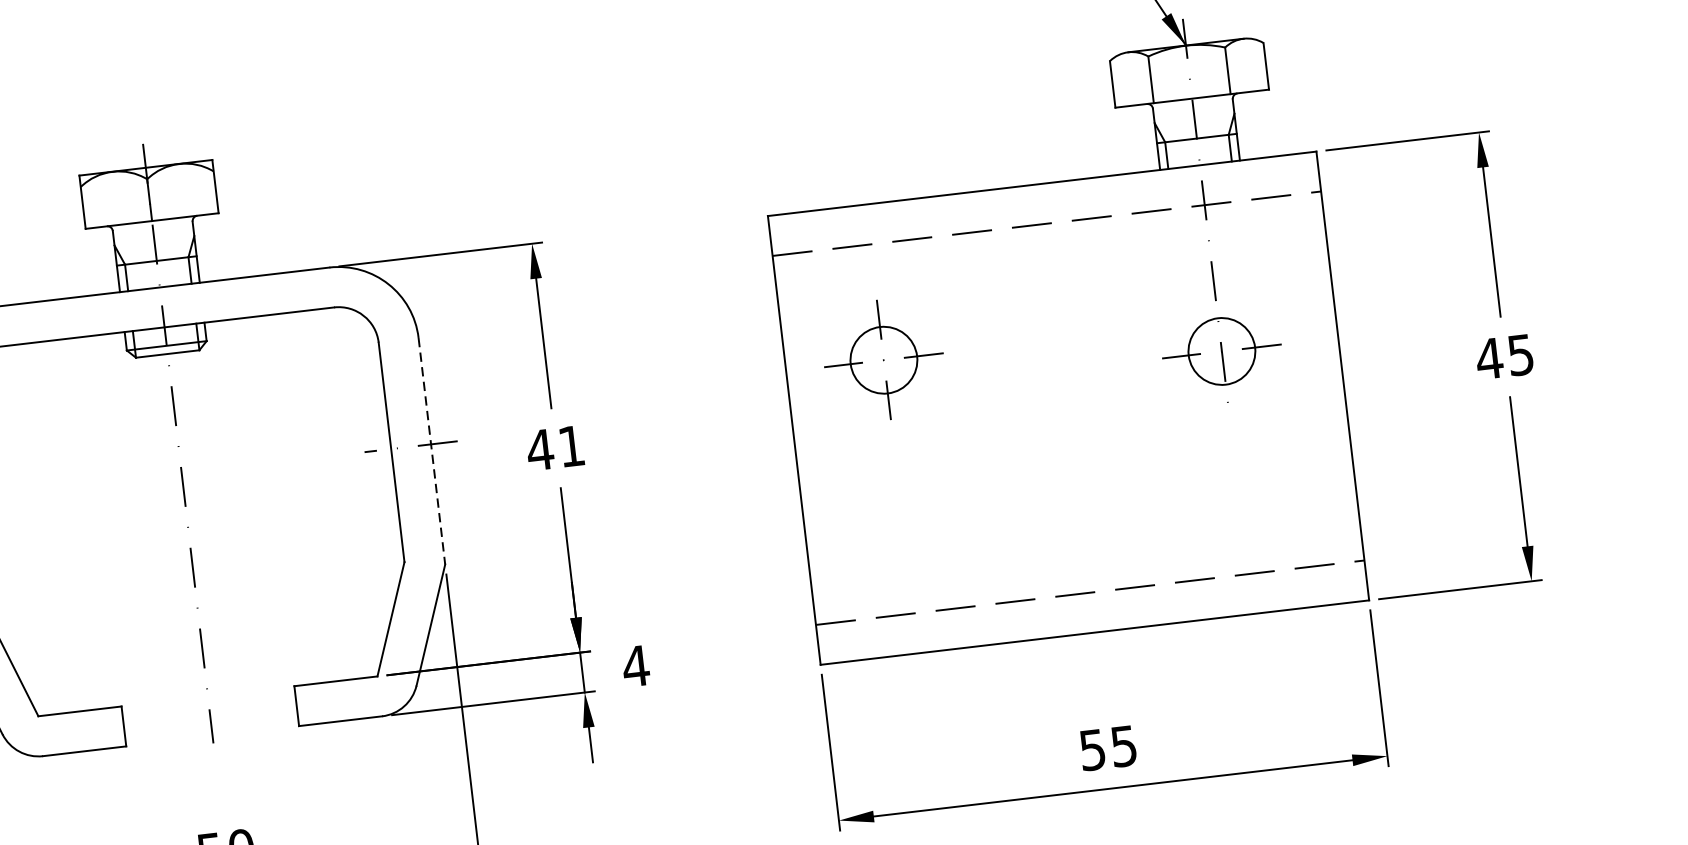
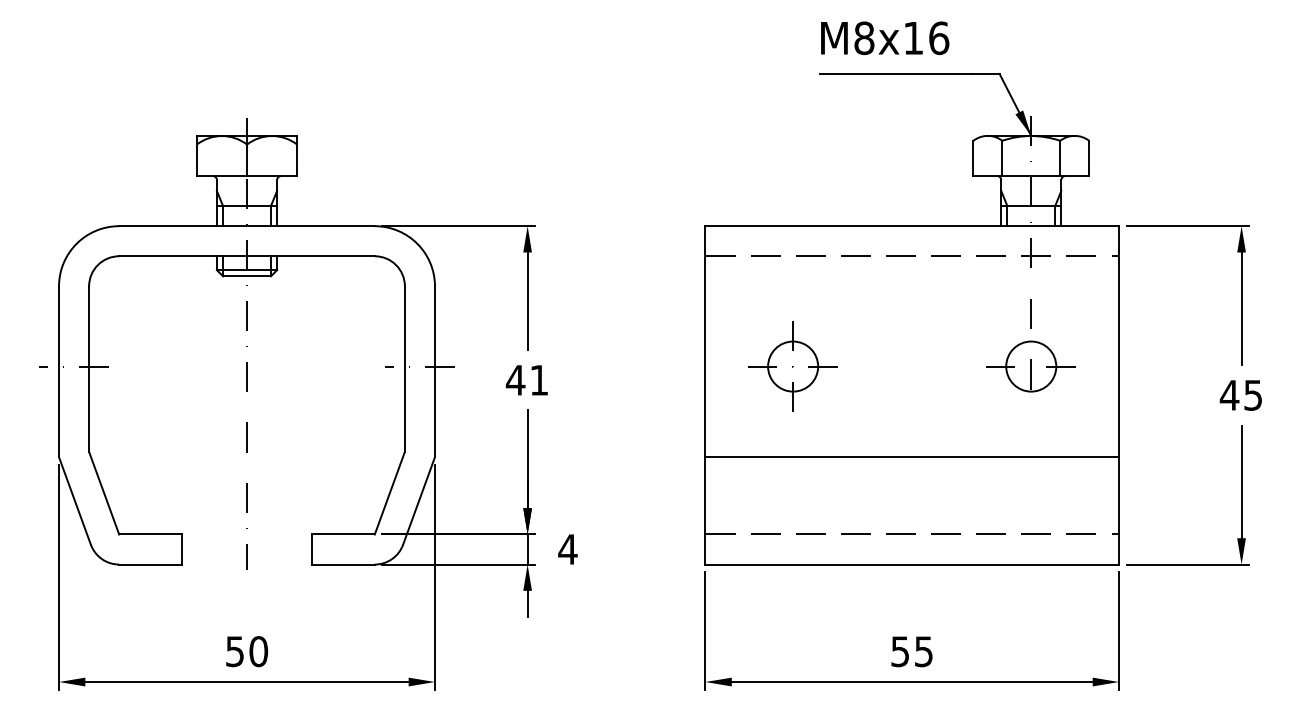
part: (883, 360) -> (792, 366), moved
line: (431, 452) -> (434, 372), dashed -> solid
line: (1078, 490) -> (912, 457), added

